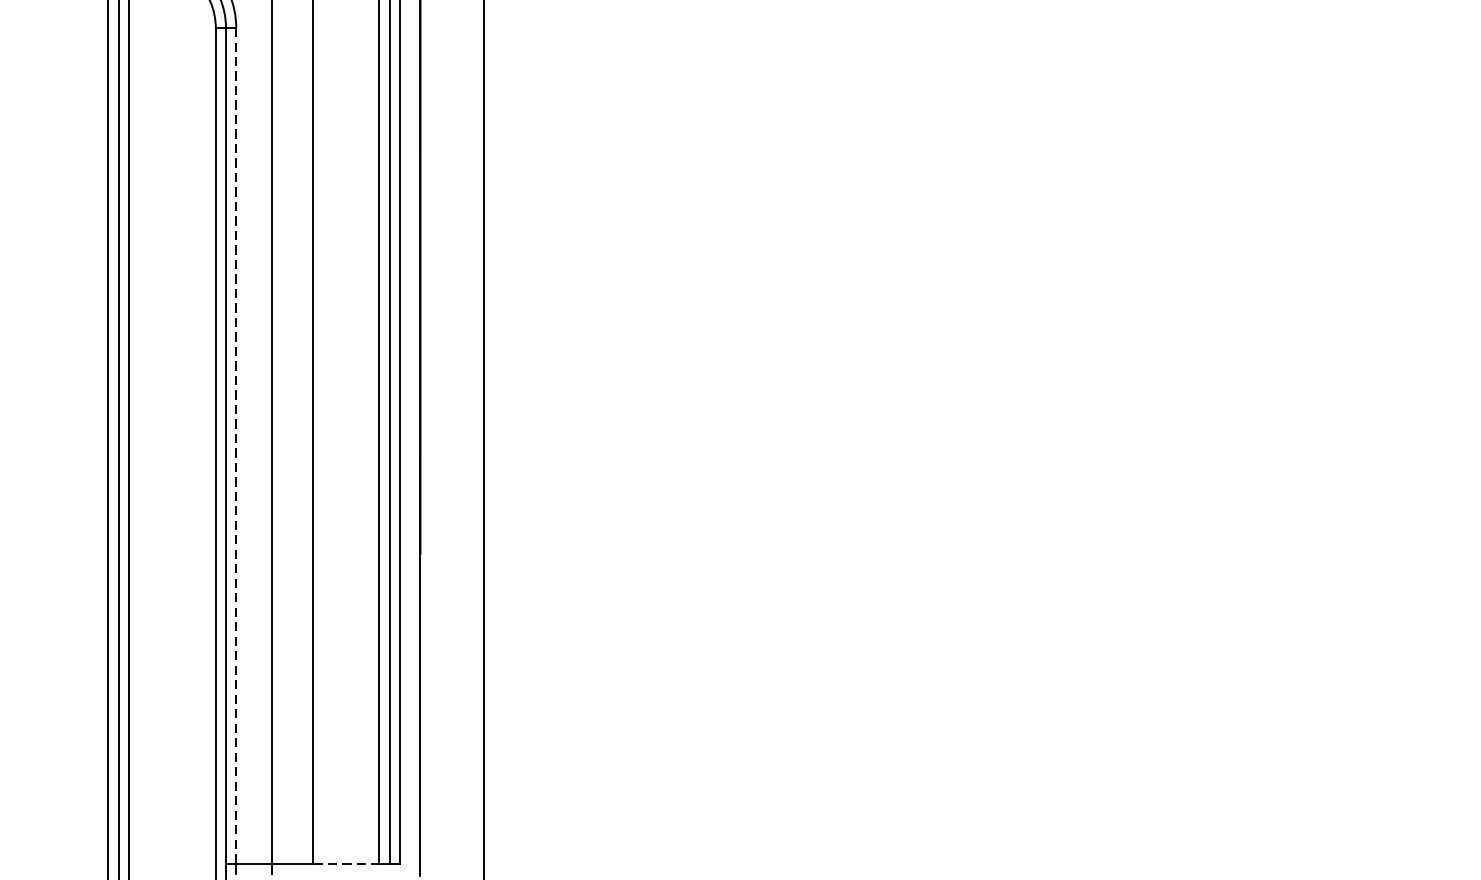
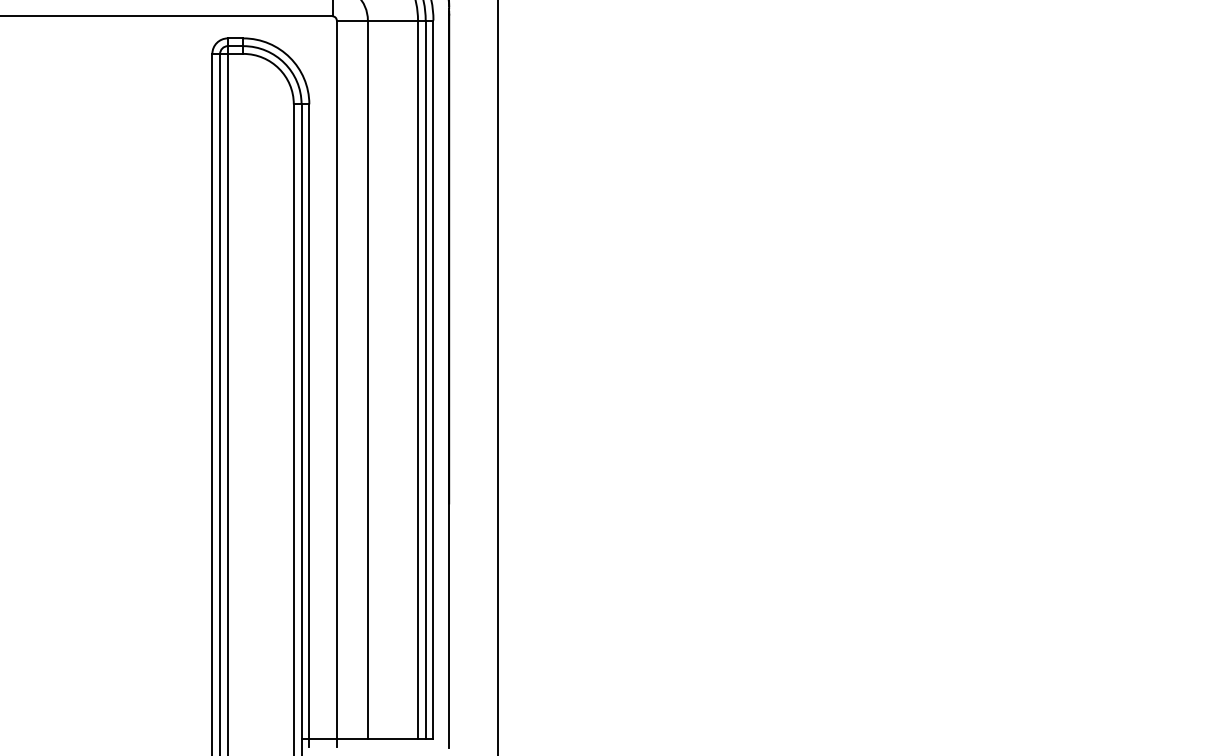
line: (236, 447) -> (309, 422), dashed -> solid
line: (347, 863) -> (393, 738), dashed -> solid

